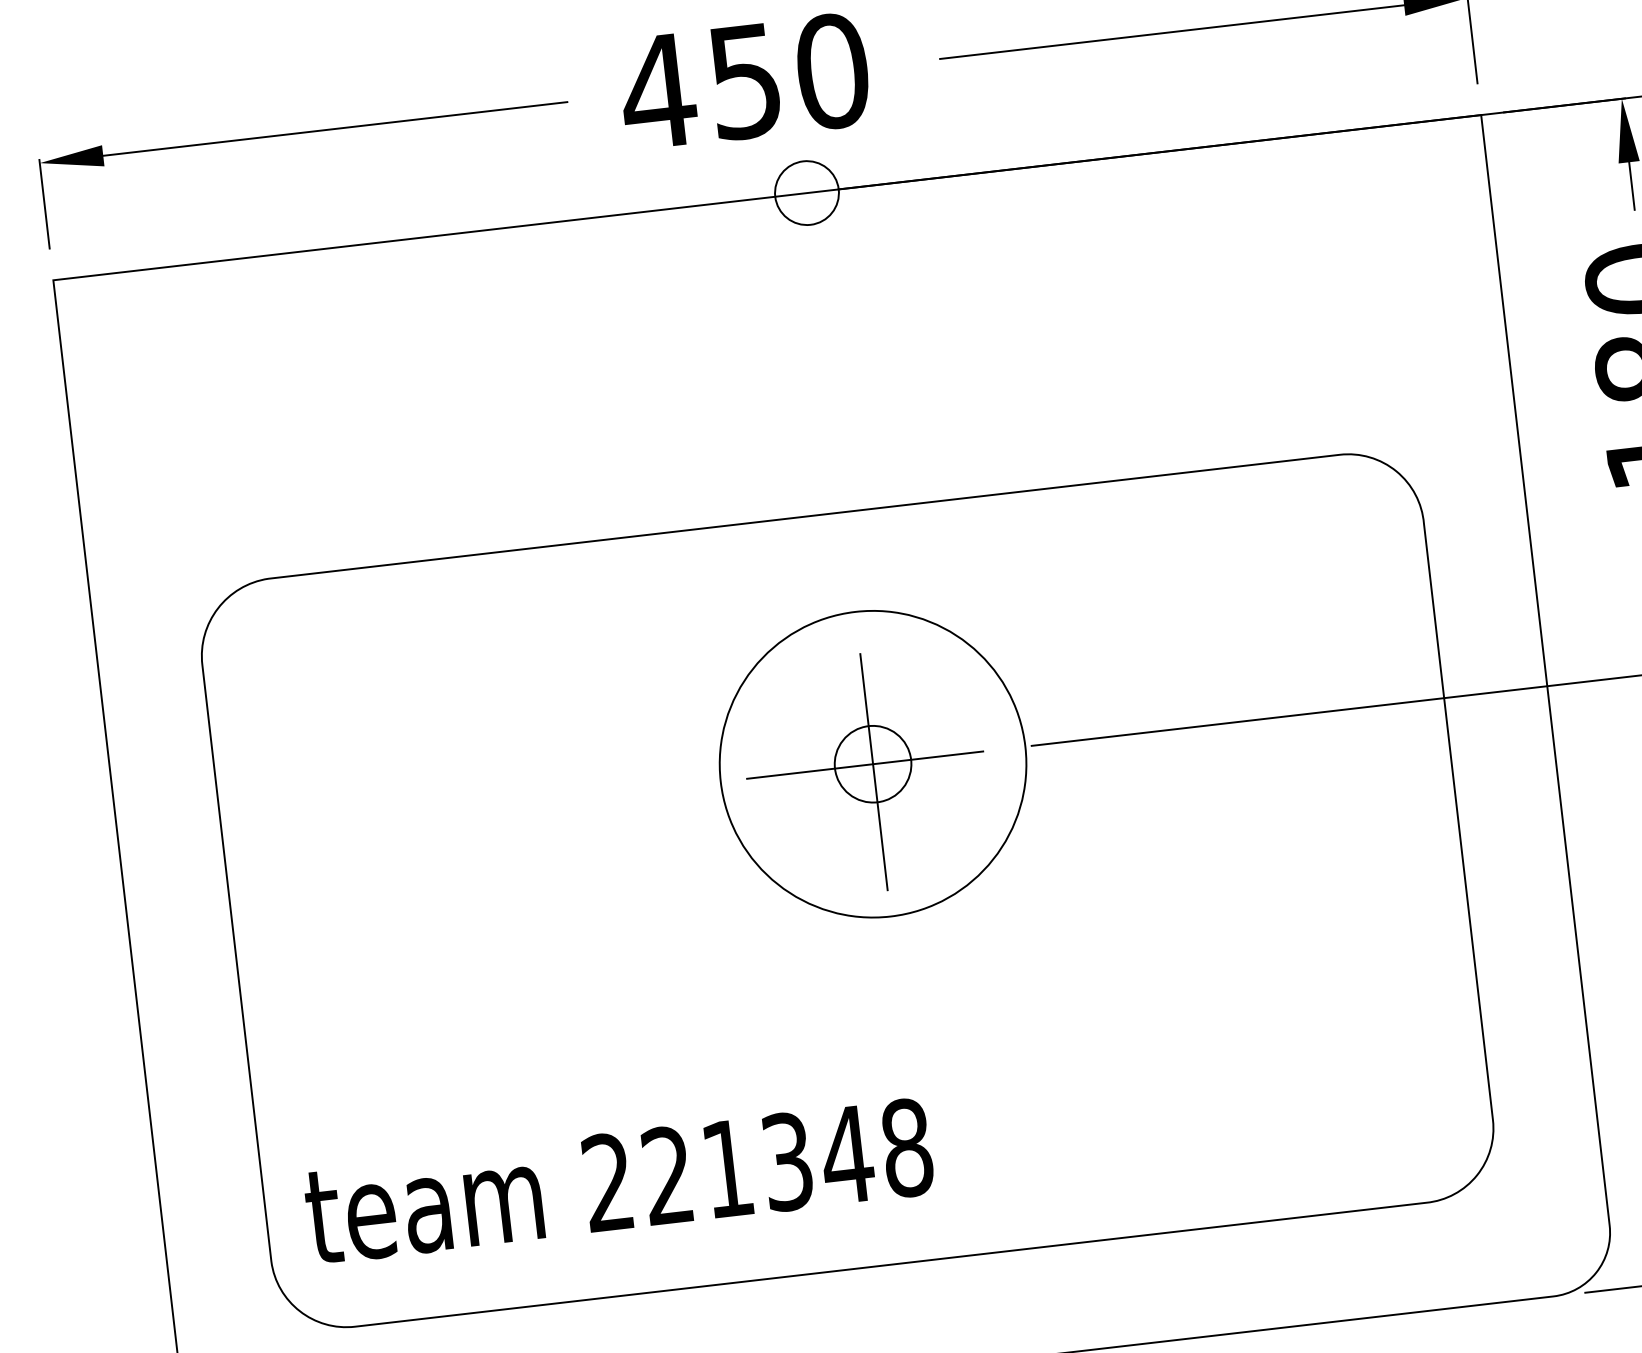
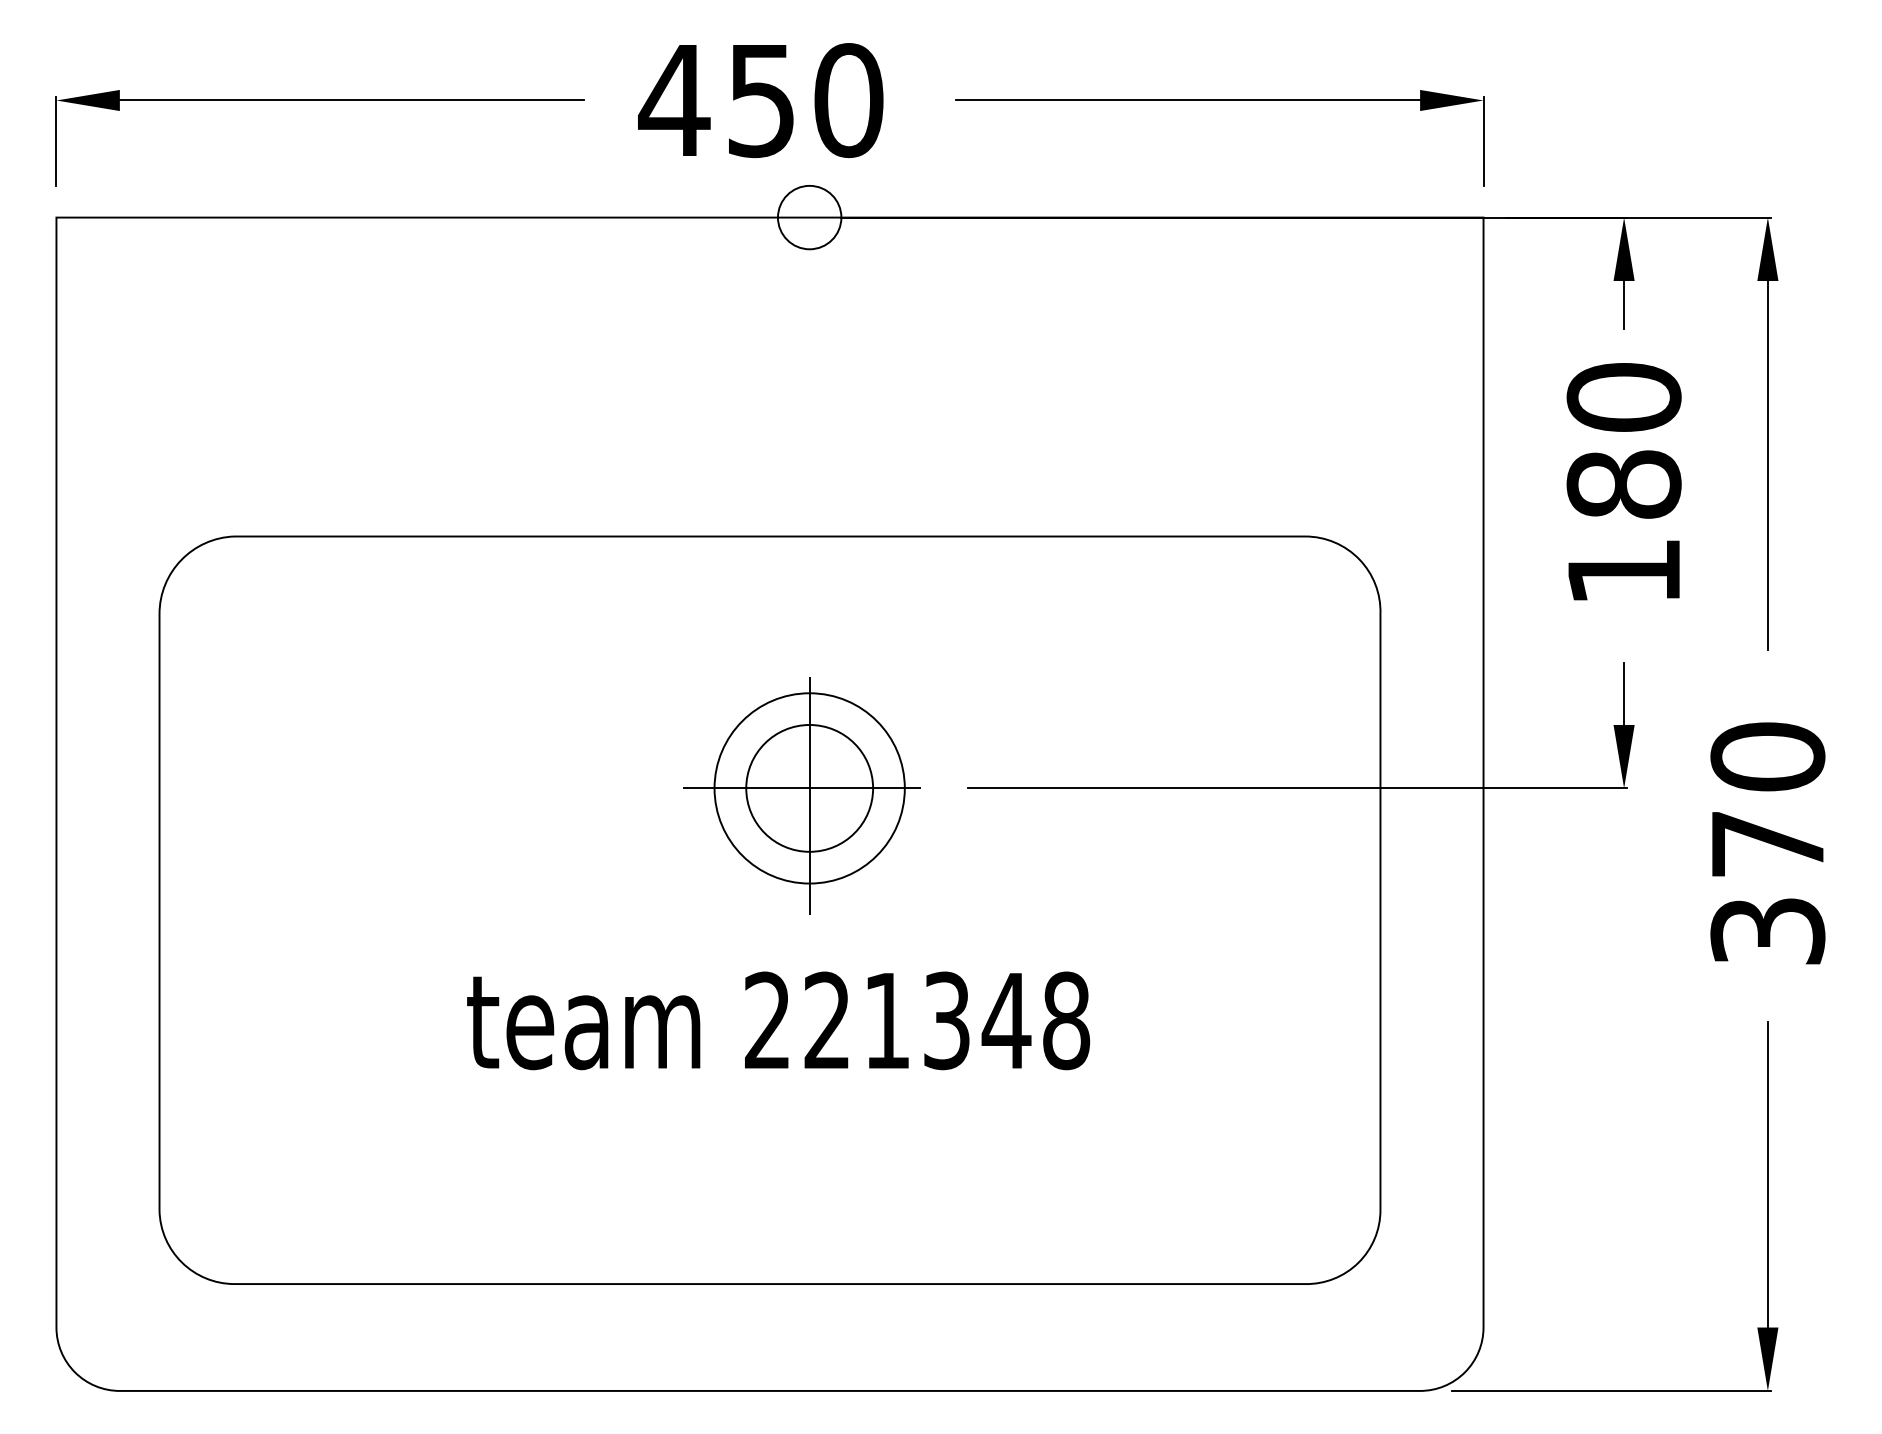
circle: (872, 763) -> (809, 787), size x1.67
circle: (872, 764) -> (809, 788), size x0.62
text: (618, 1181) -> (778, 1020), moved

